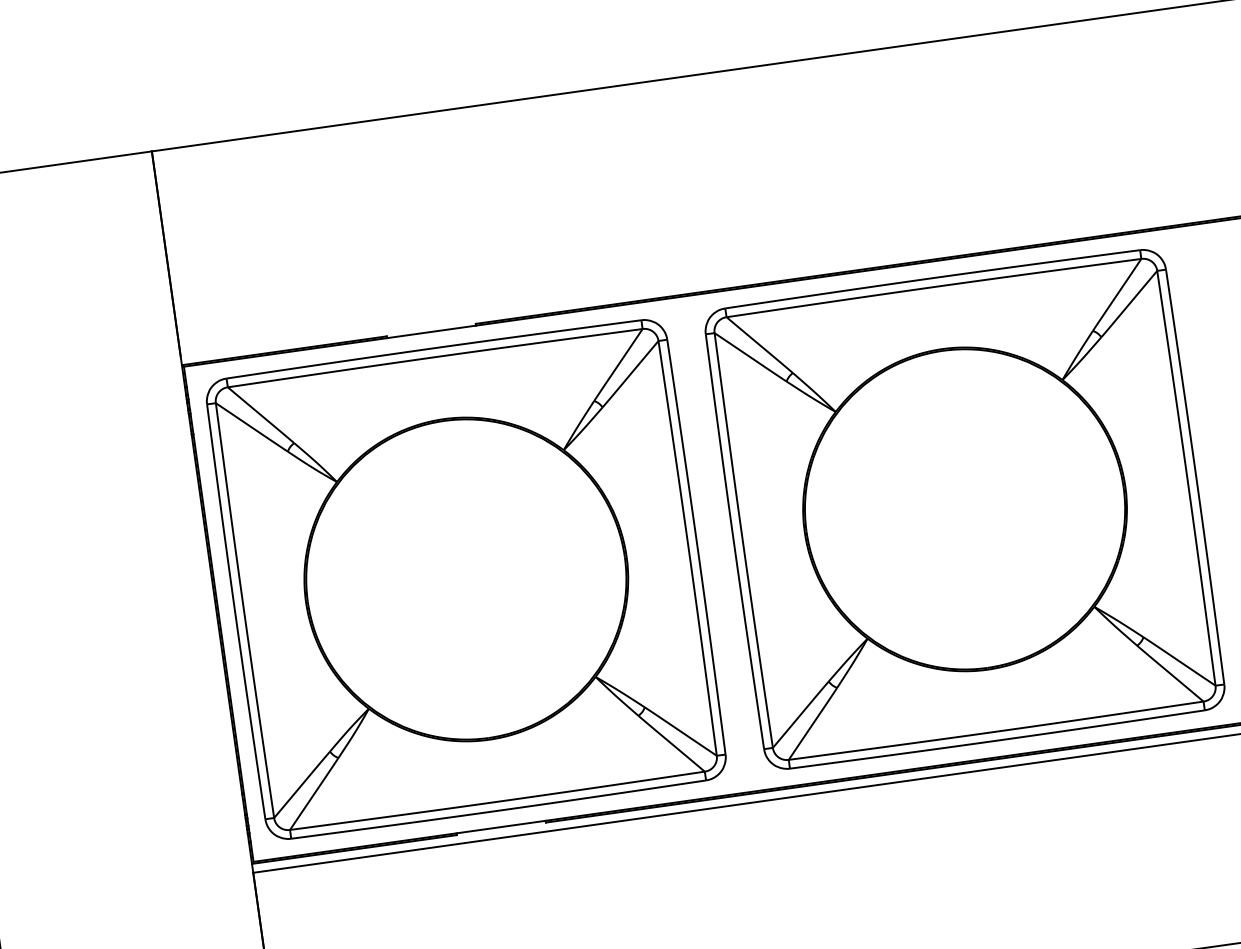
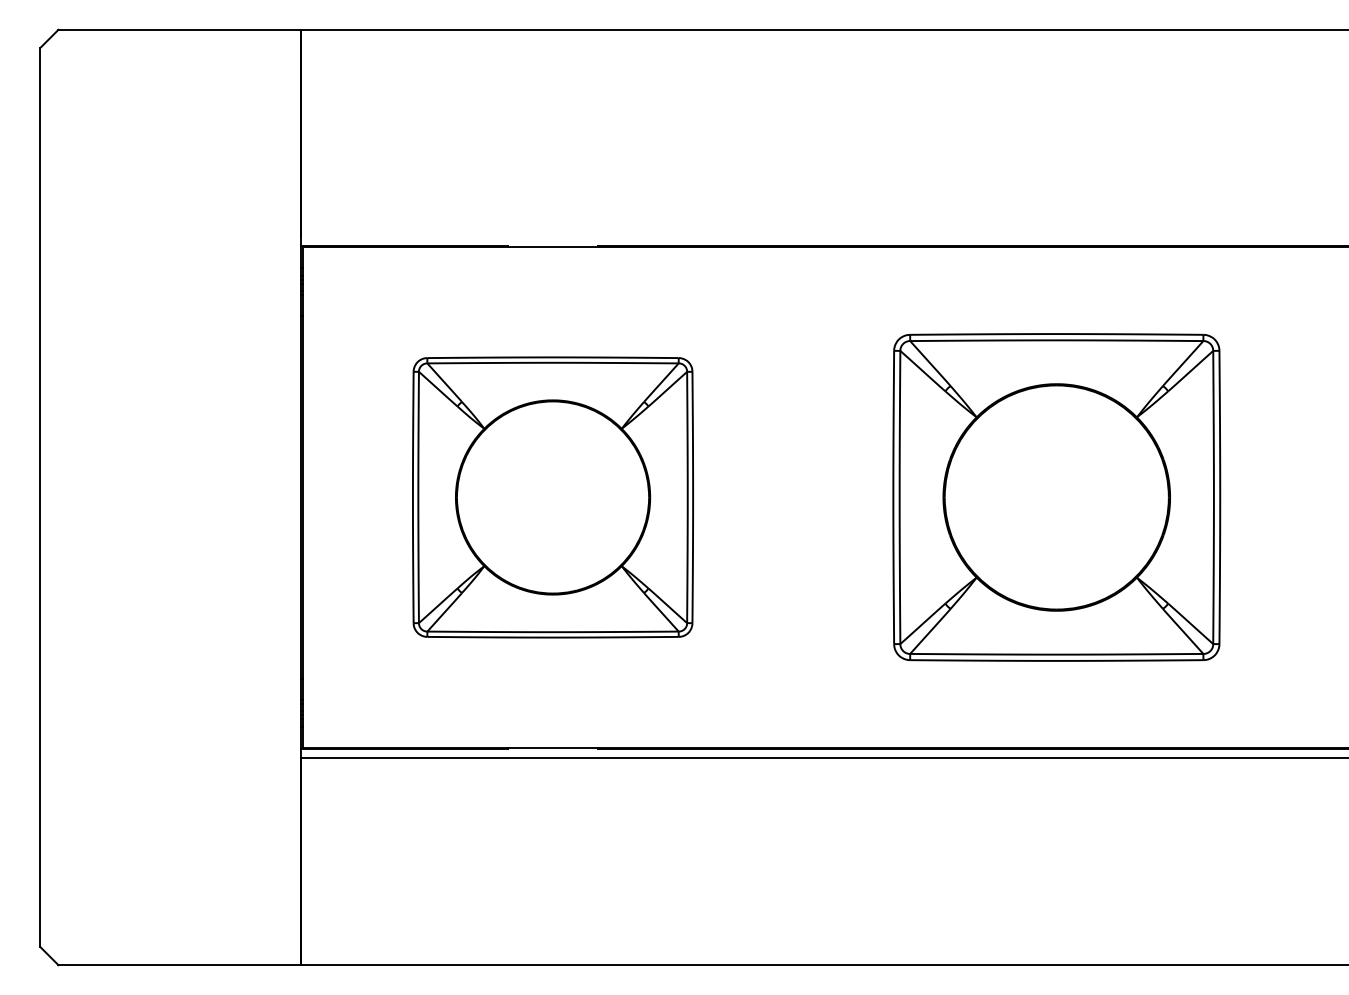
part: (964, 509) -> (1056, 497), size x0.7
part: (465, 579) -> (552, 497), size x0.6

